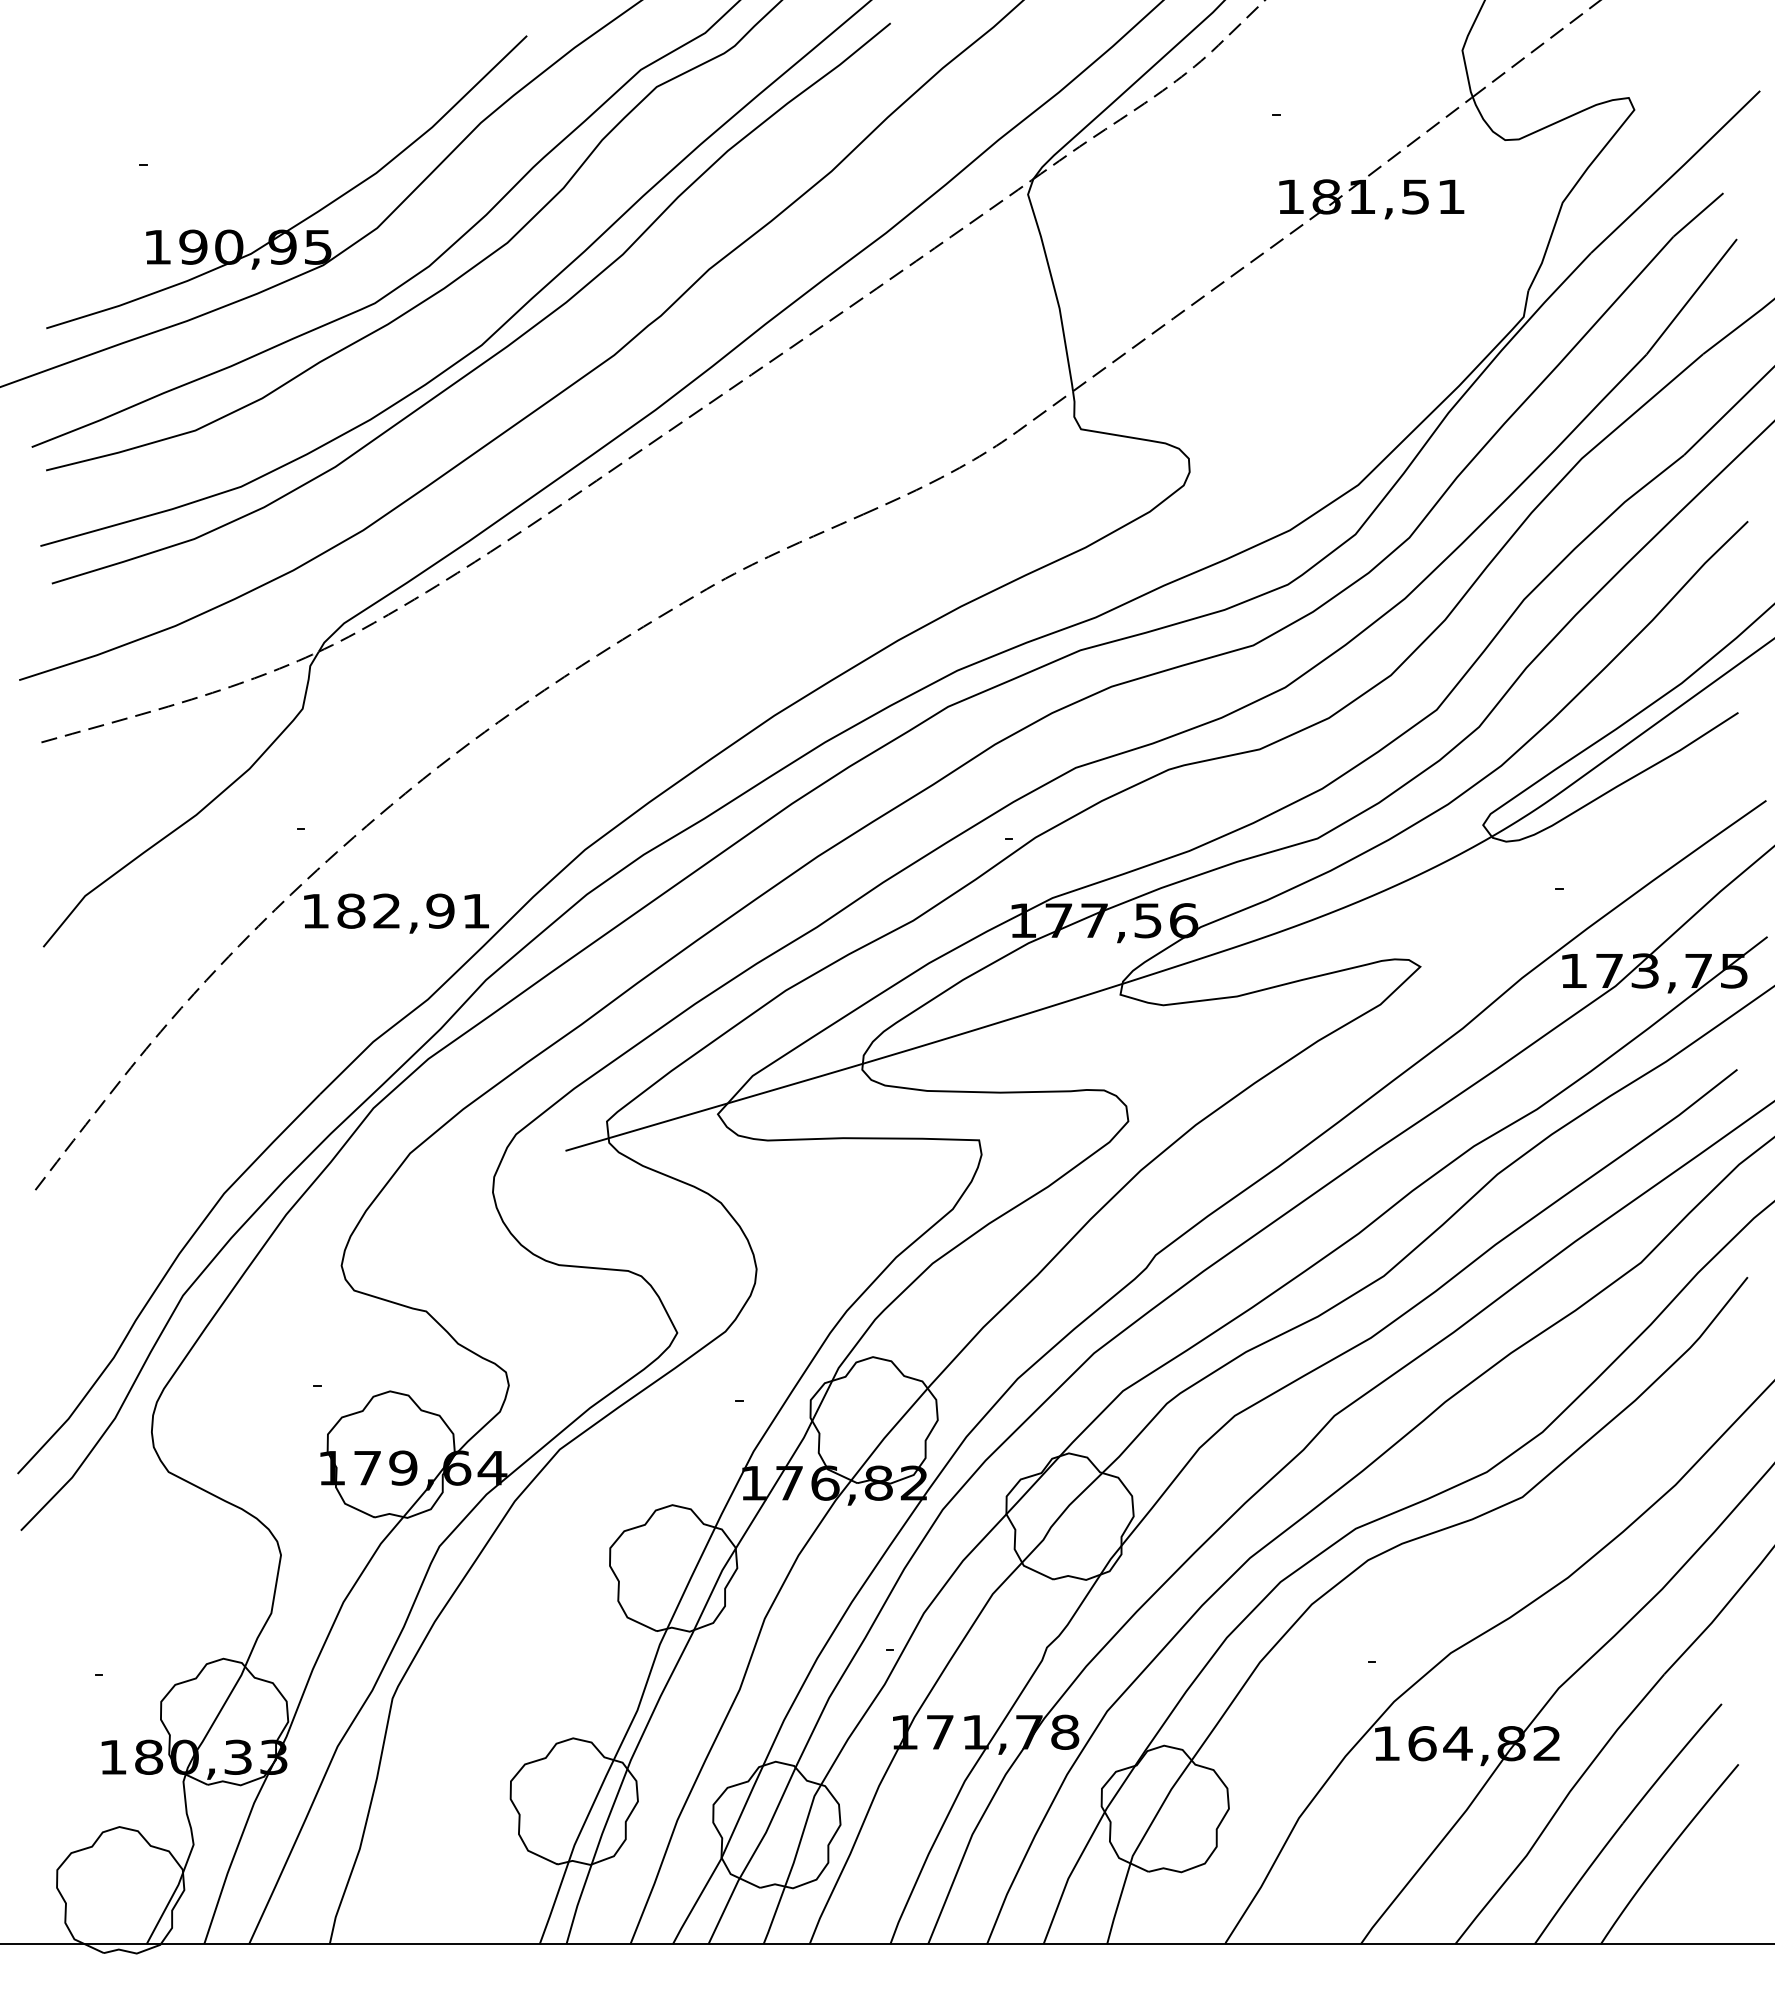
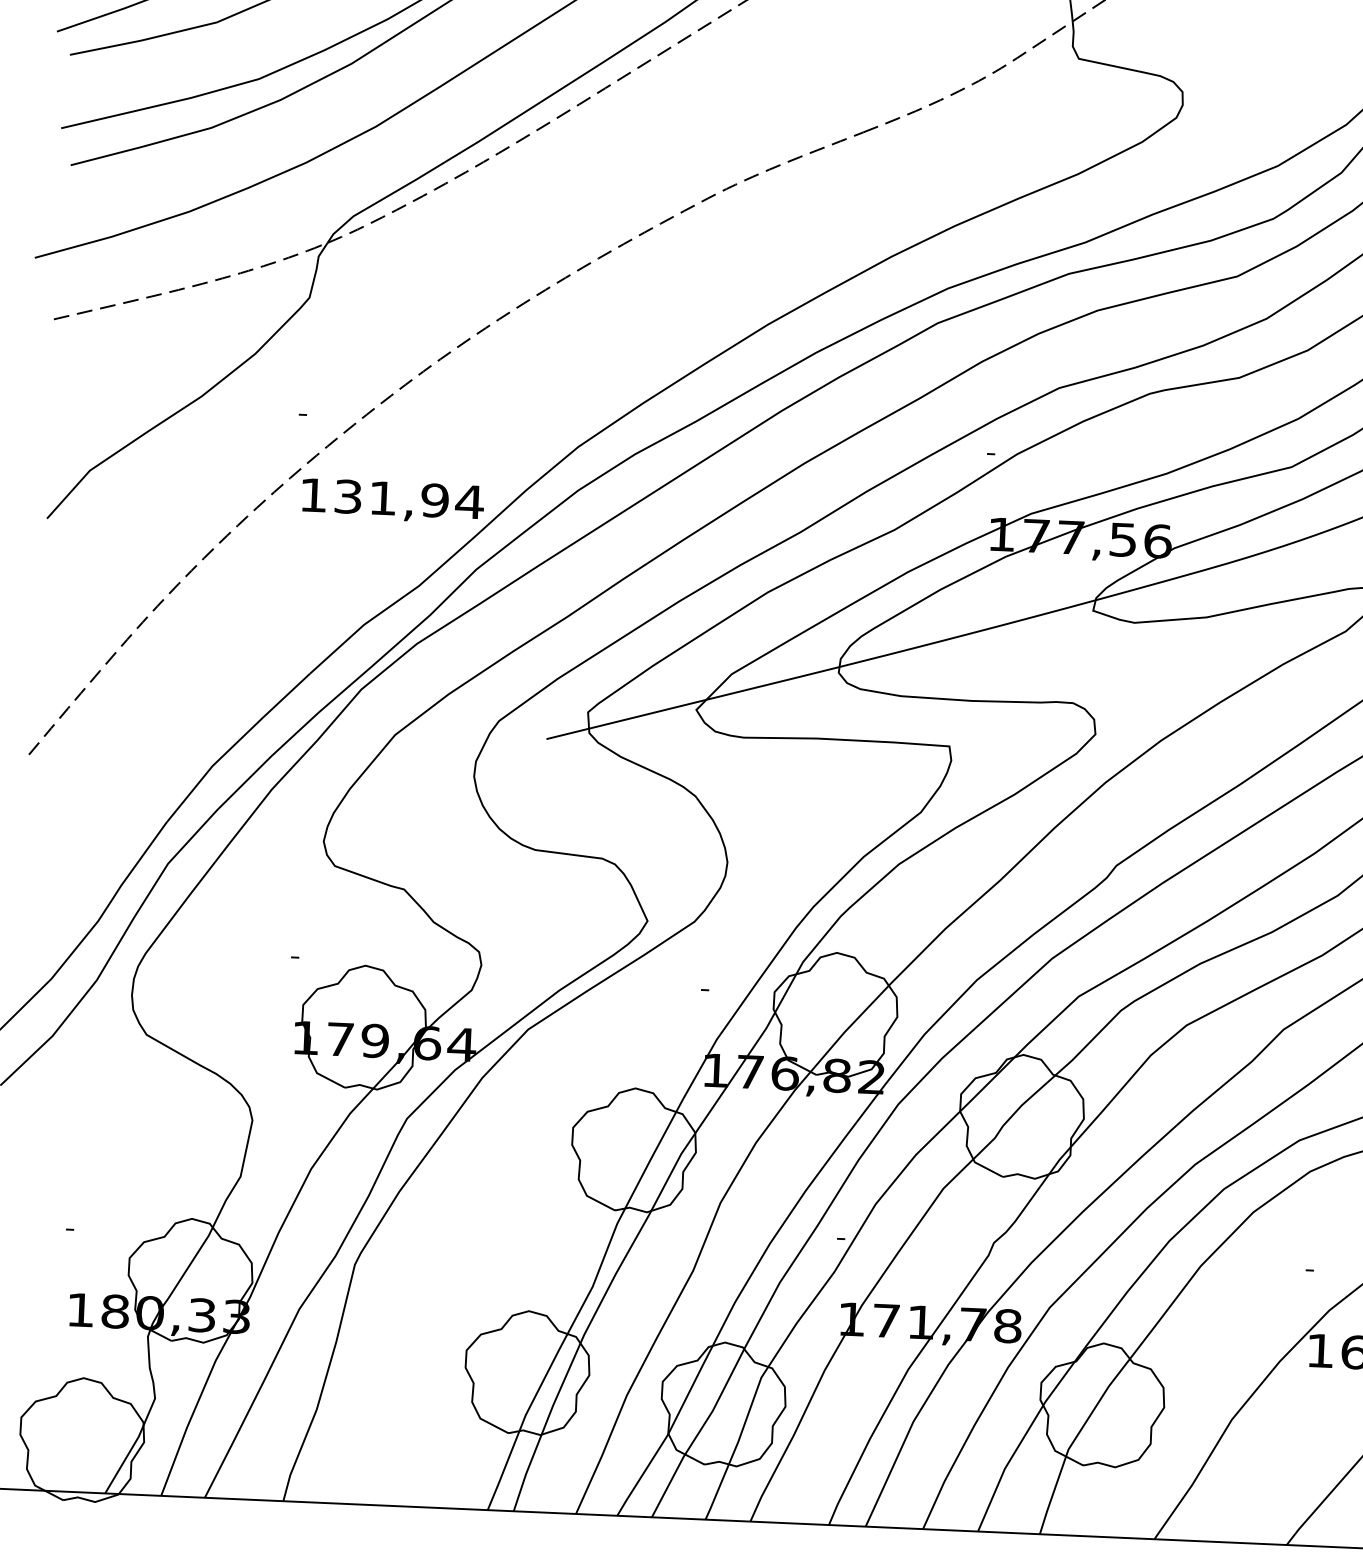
text: (413, 910) -> (408, 498), 182,91 -> 131,94

